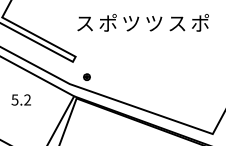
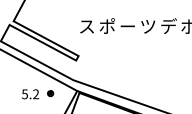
text: (177, 22) -> (168, 25), ス -> デ
text: (131, 23) -> (128, 26), ツ -> ー
part: (86, 76) -> (50, 92), moved

